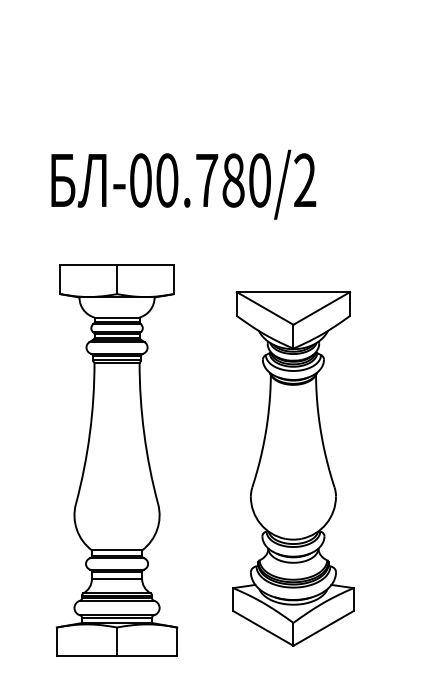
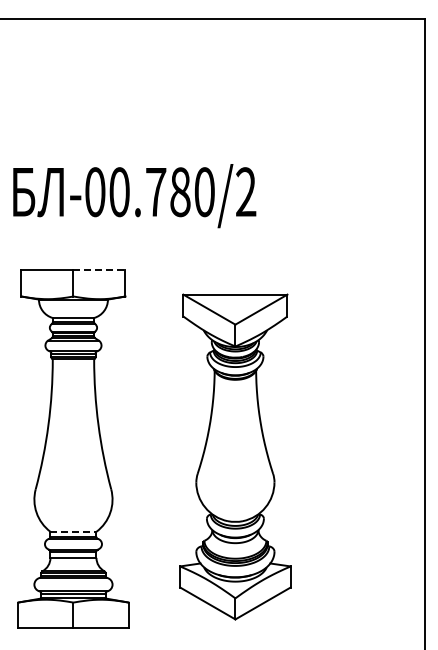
line: (145, 264) -> (99, 269), solid -> dashed
line: (117, 550) -> (73, 531), solid -> dashed

